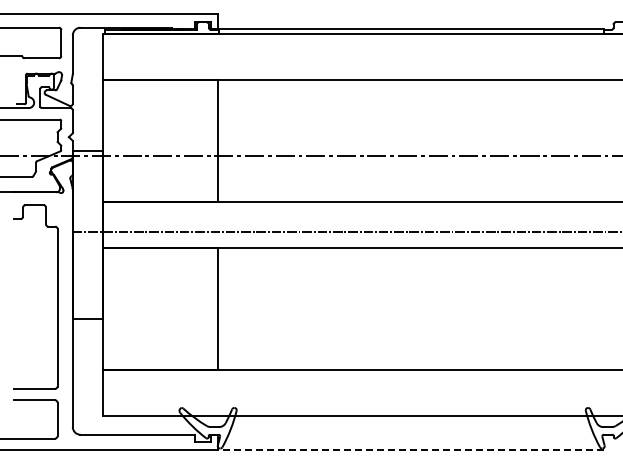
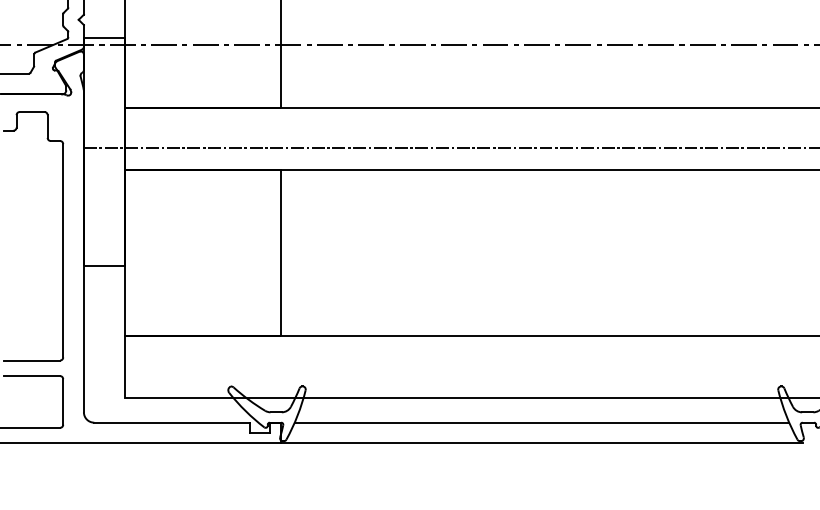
line: (410, 434) -> (540, 422), added
line: (410, 450) -> (540, 444), dashed -> solid

